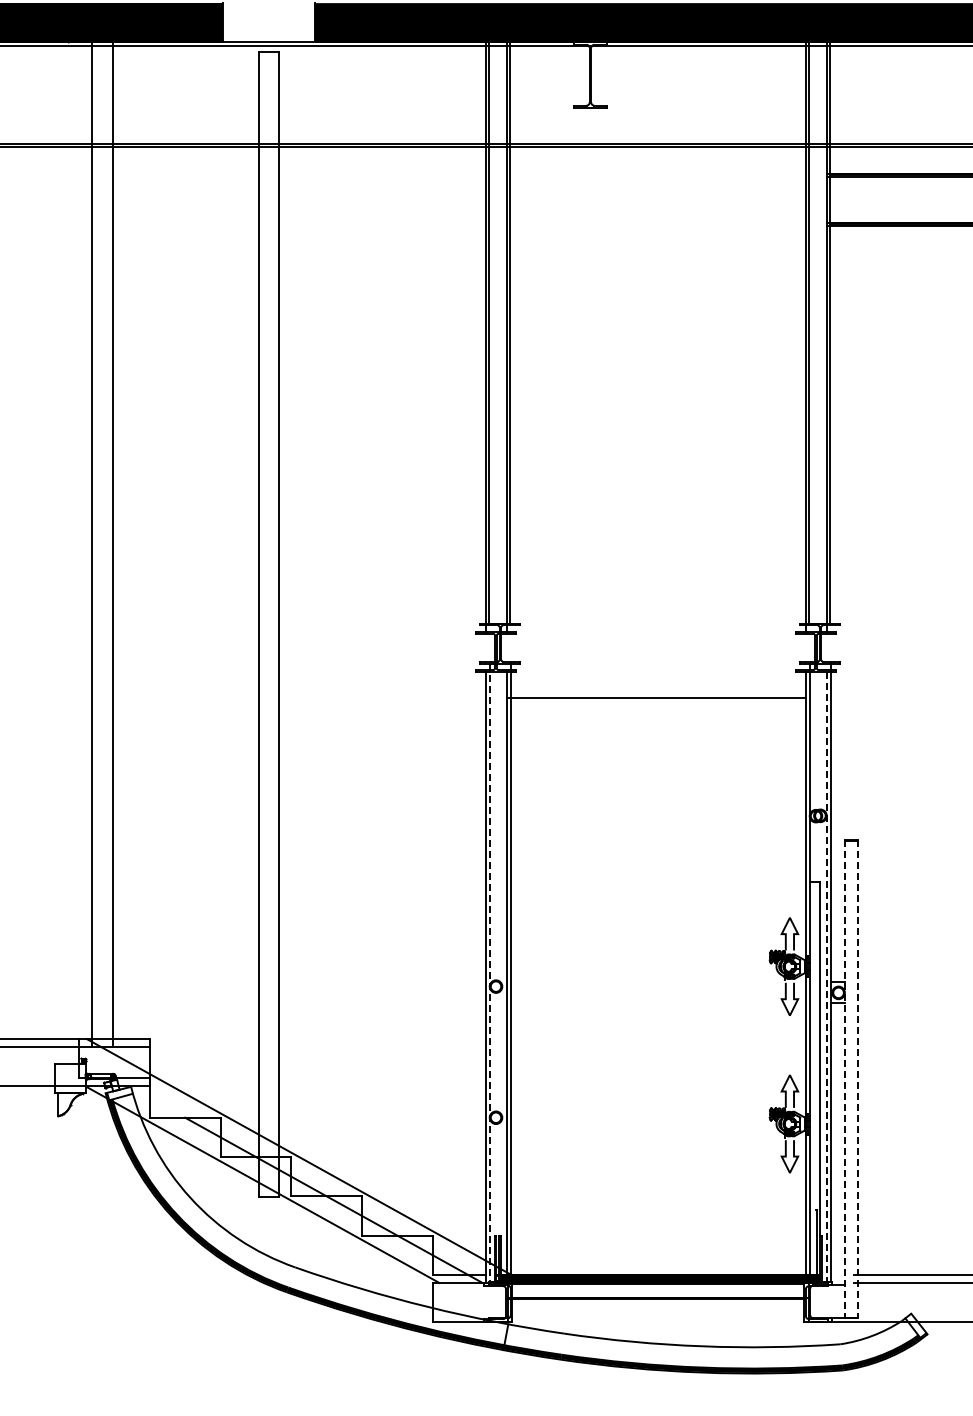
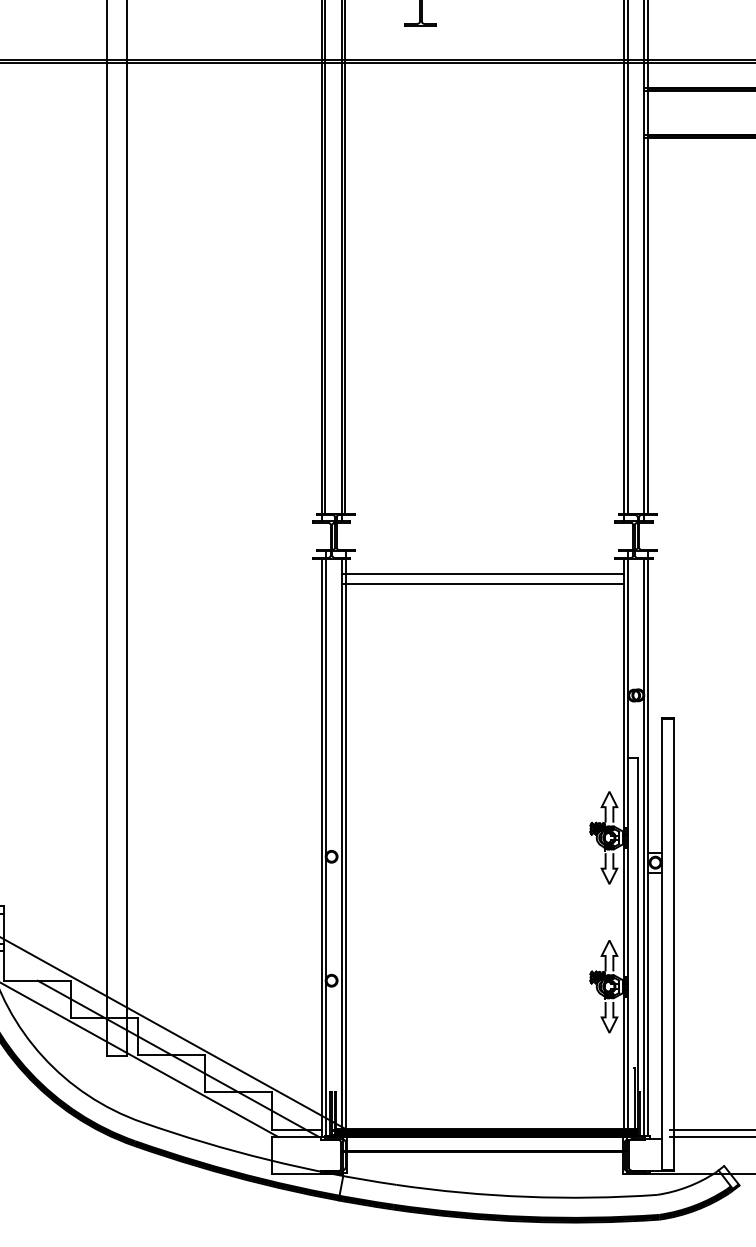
line: (655, 687) -> (482, 573), added
line: (490, 973) -> (326, 844), dashed -> solid
line: (826, 977) -> (644, 848), dashed -> solid
line: (845, 1079) -> (662, 944), dashed -> solid
line: (858, 1079) -> (674, 944), dashed -> solid

